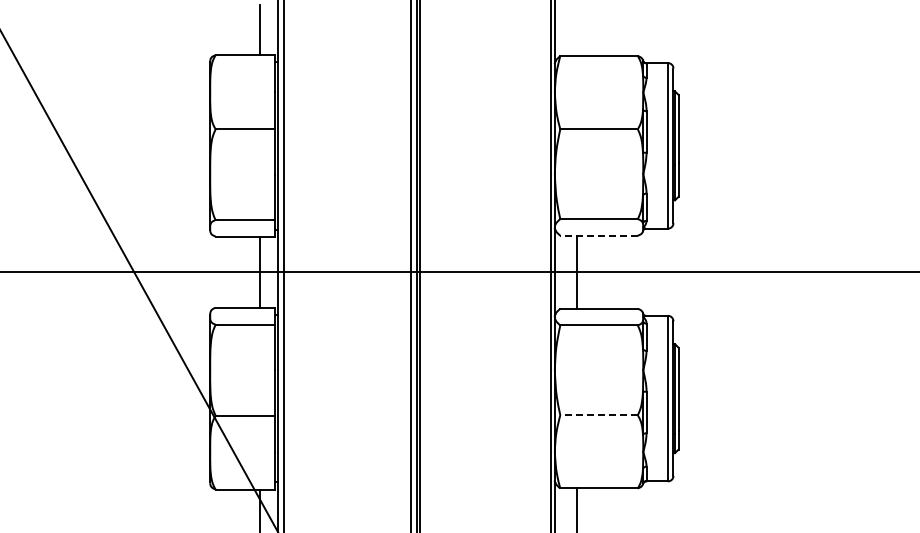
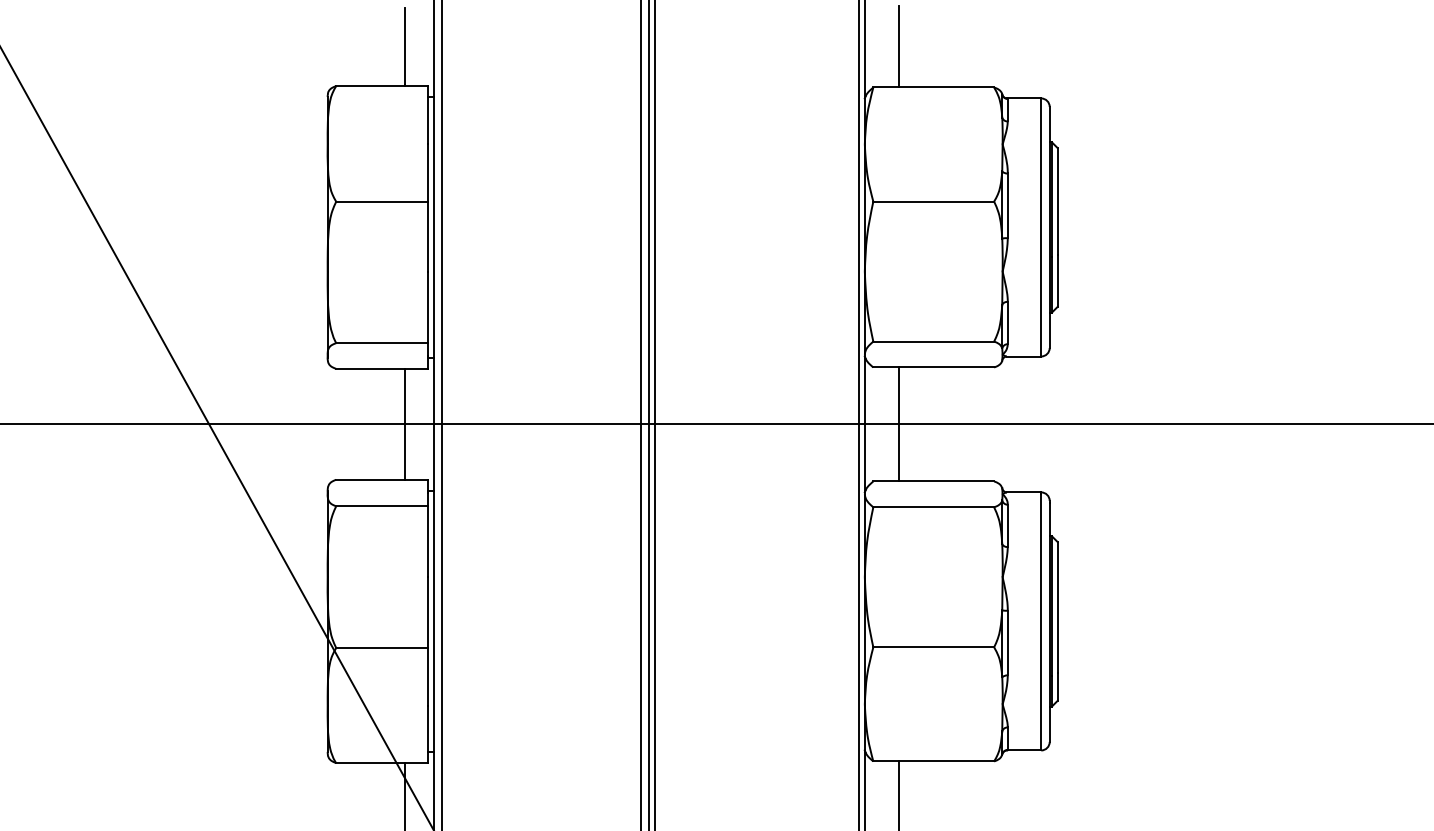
line: (576, 29) -> (898, 46), added
line: (599, 235) -> (934, 367), dashed -> solid
line: (599, 415) -> (934, 647), dashed -> solid

